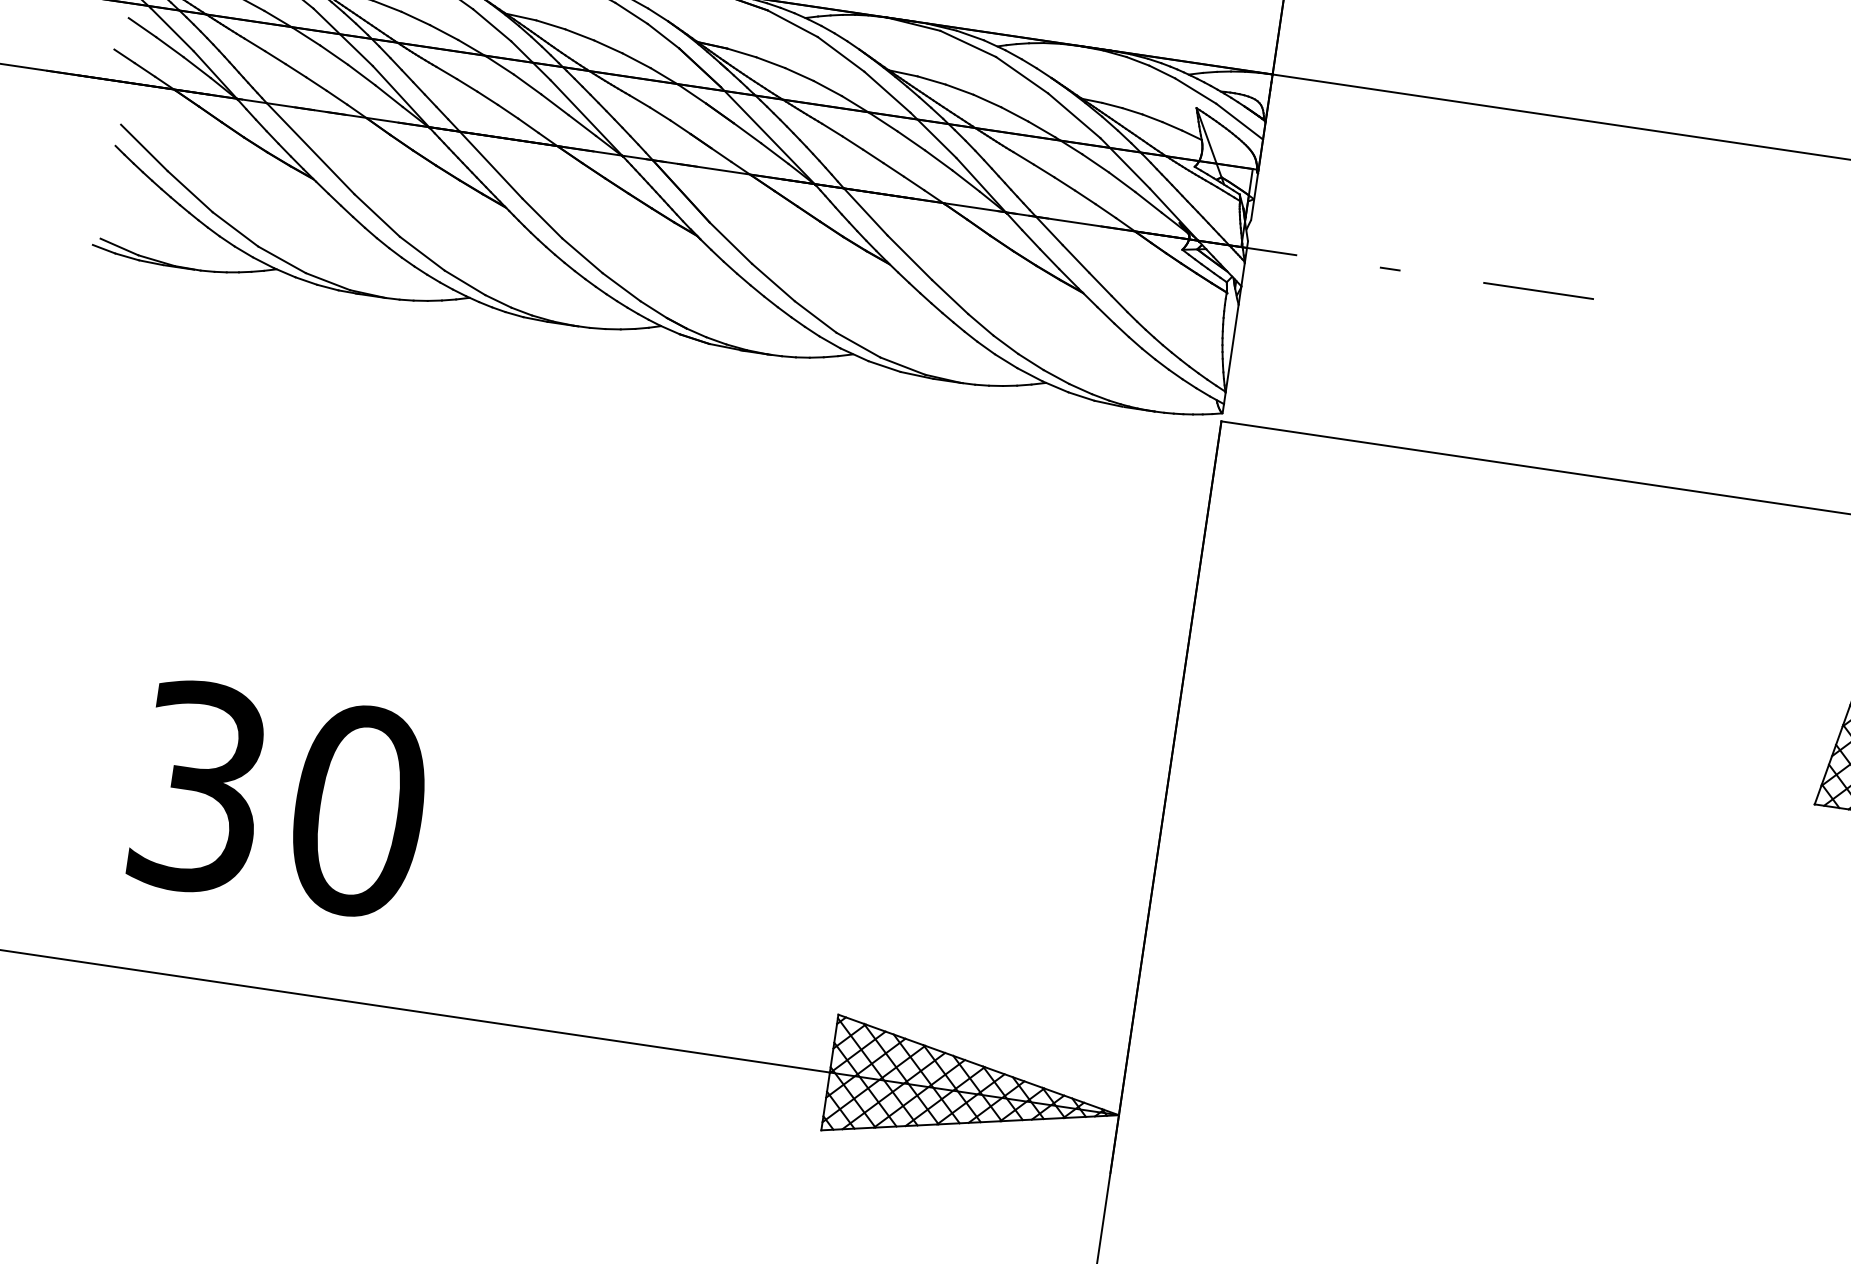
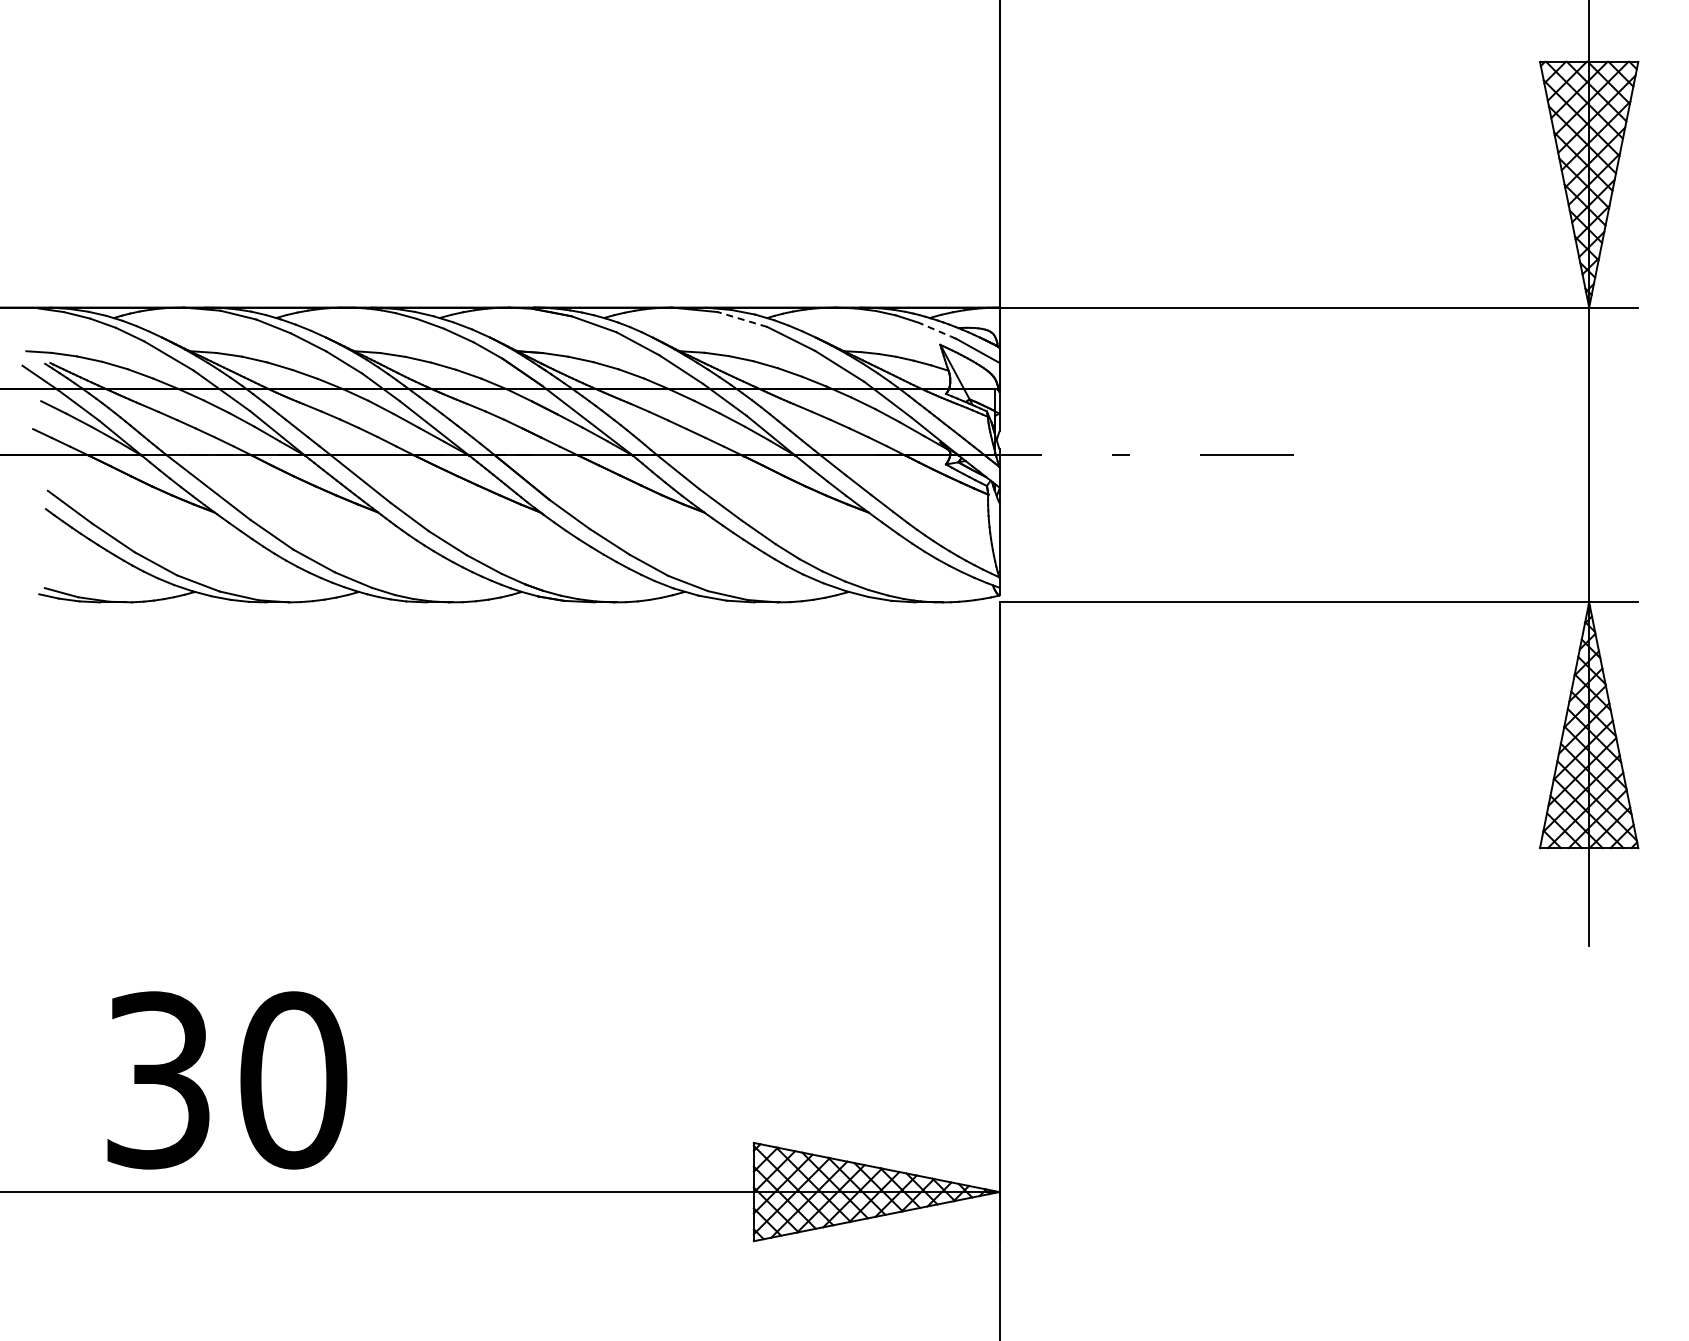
line: (968, 43) -> (742, 319), solid -> dashed
line: (1195, 90) -> (937, 330), solid -> dashed
text: (280, 799) -> (227, 1080), moved

